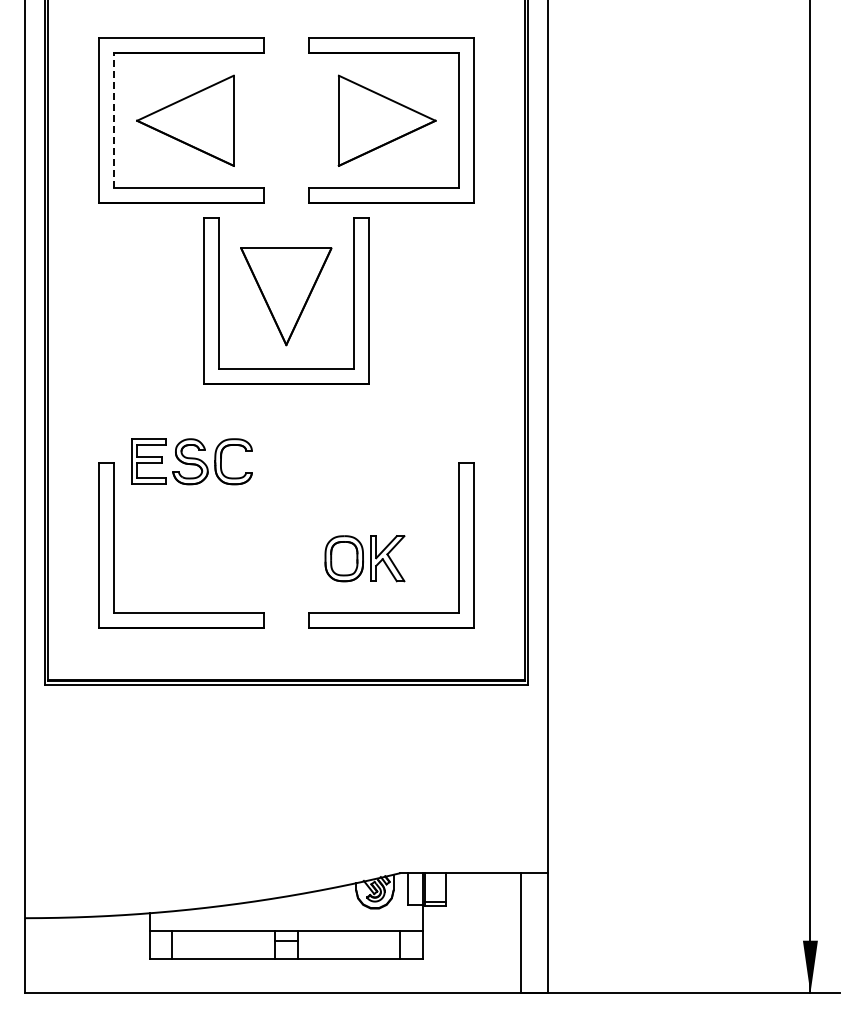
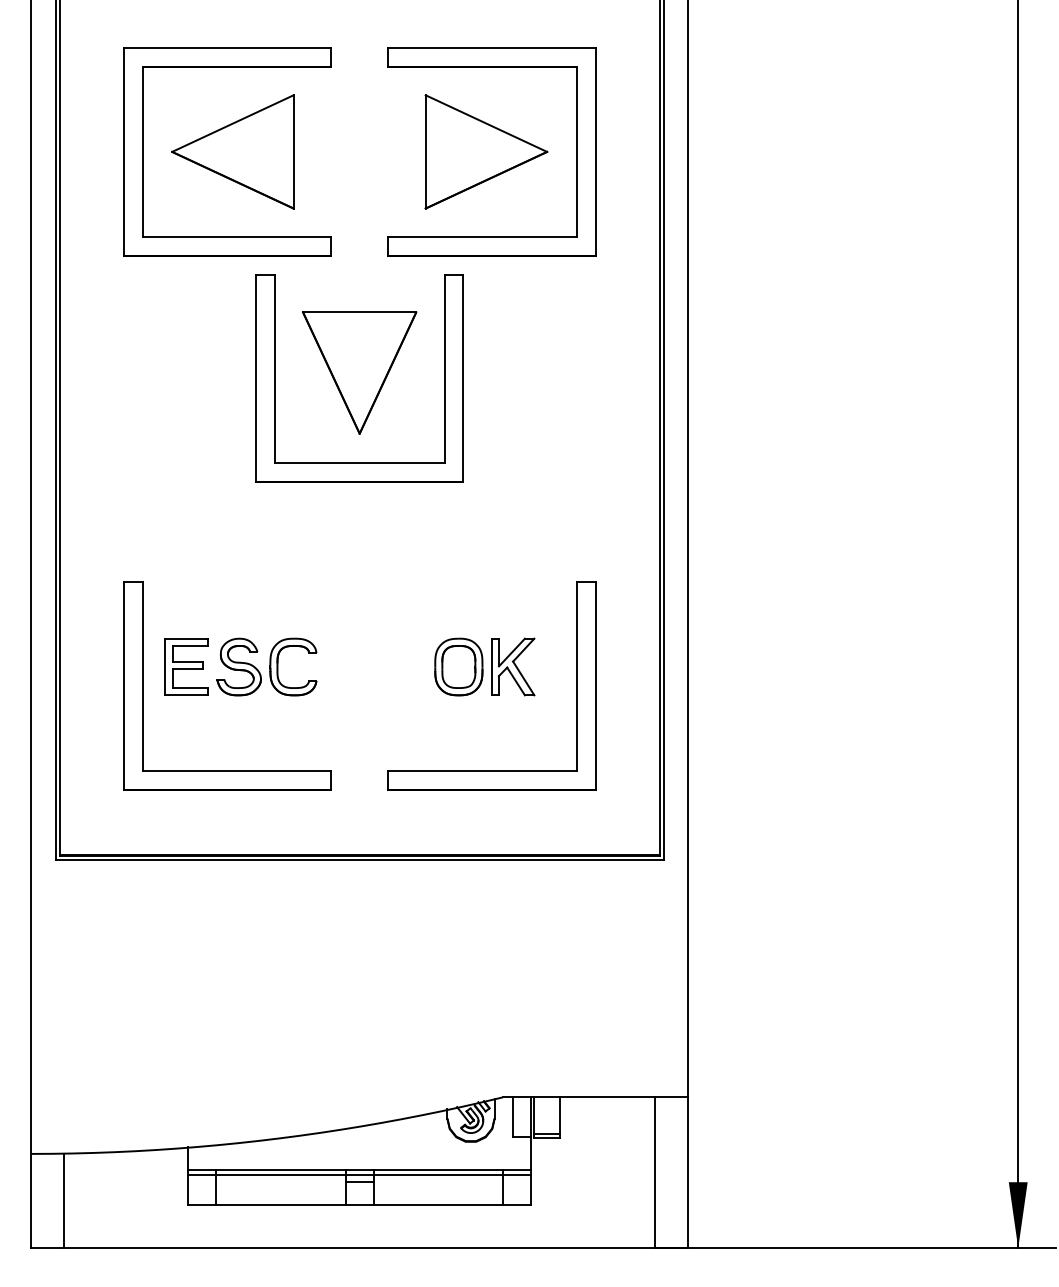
line: (113, 120) -> (142, 151), dashed -> solid
part: (191, 461) -> (240, 666), moved
part: (364, 558) -> (484, 666), moved
line: (286, 934) -> (359, 1174), added
line: (51, 955) -> (64, 1200), added

